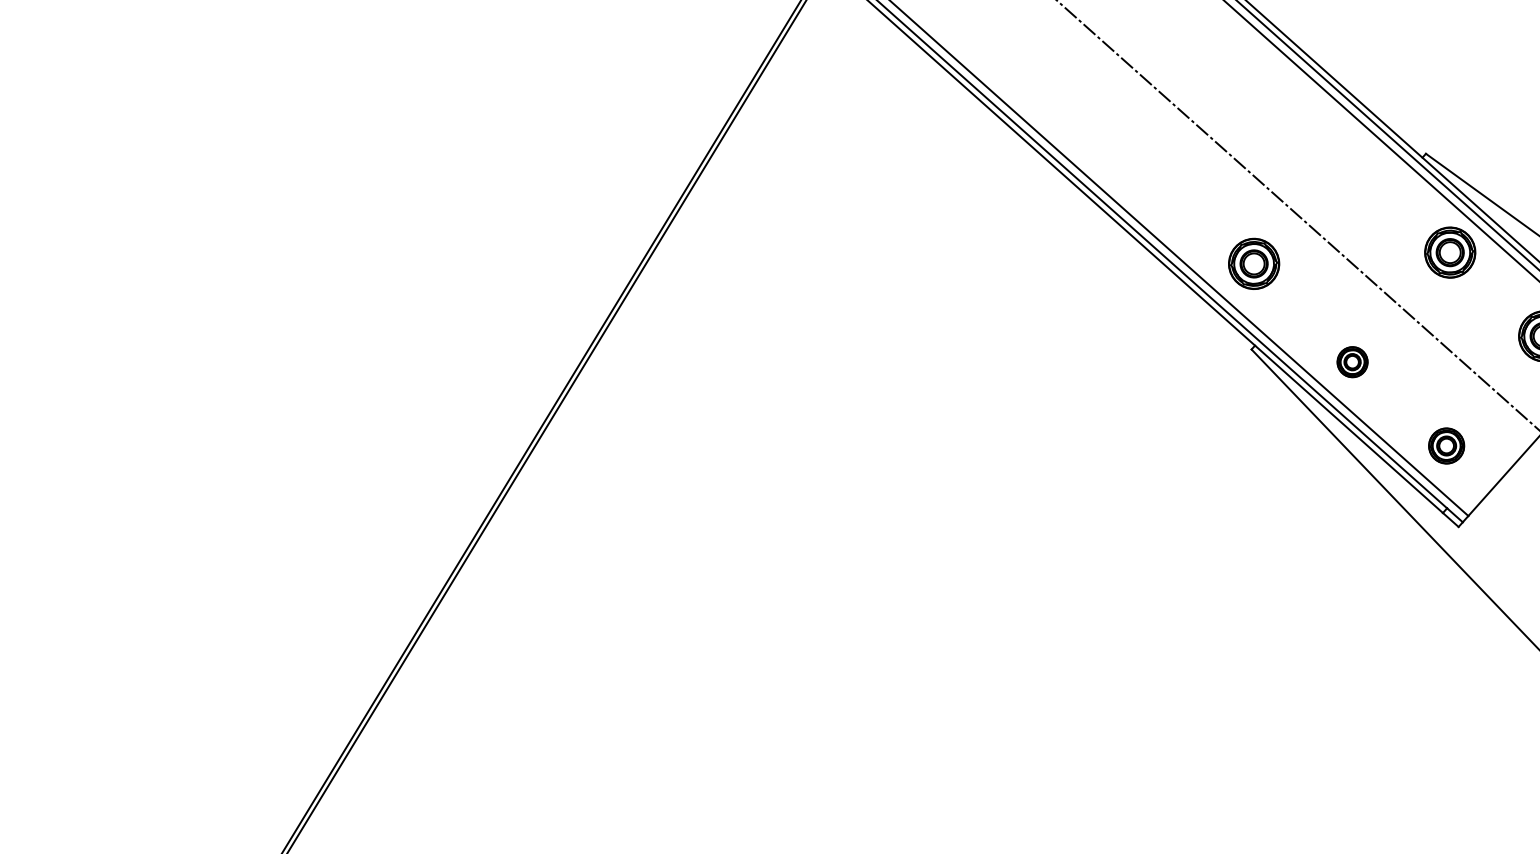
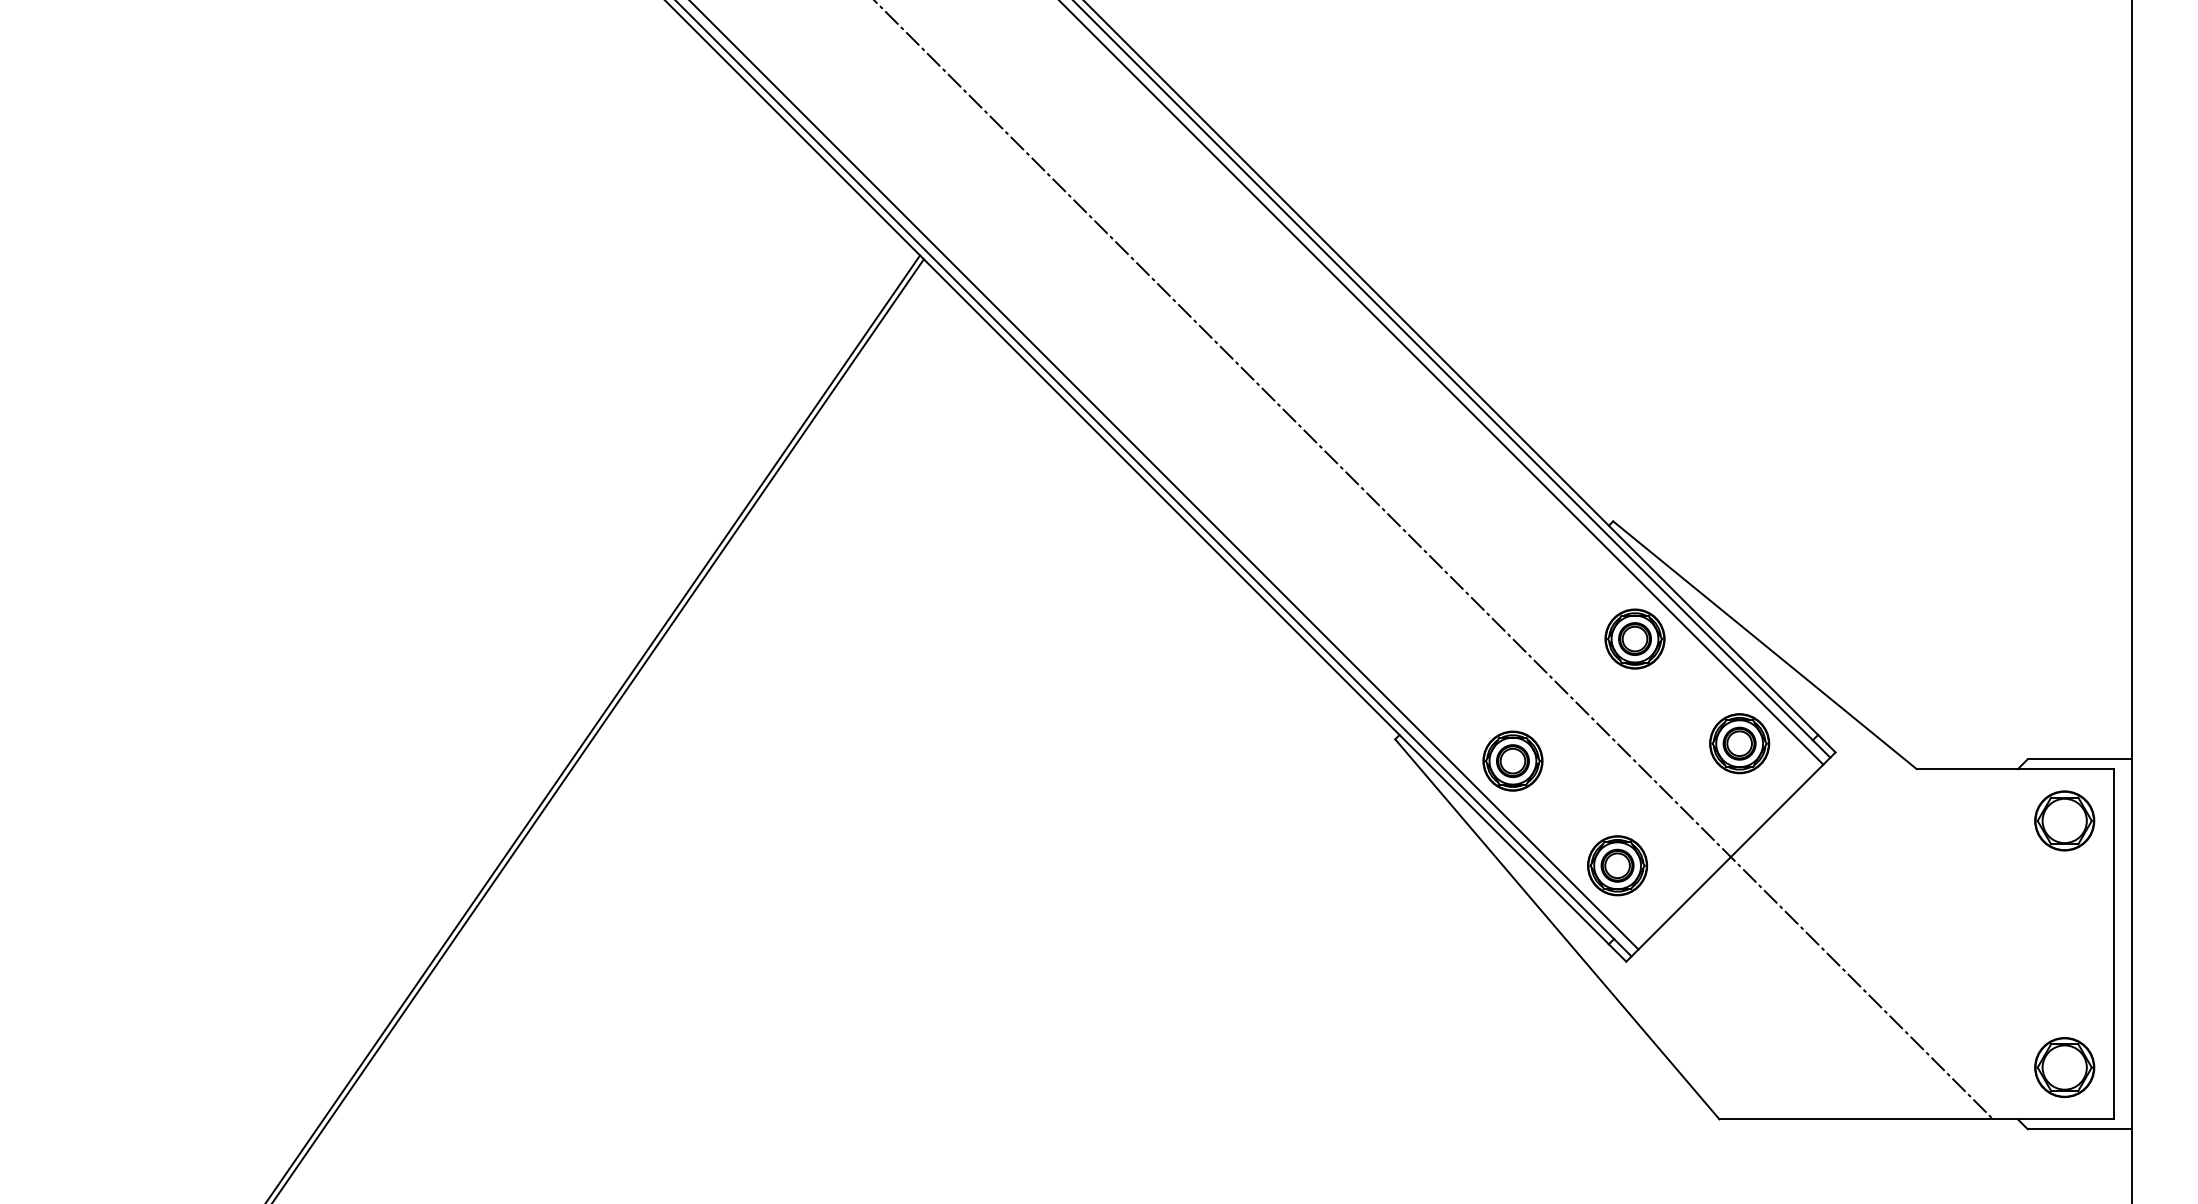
part: (1253, 263) -> (1403, 638), removed
part: (1352, 361) -> (1512, 760), size x1.67
part: (1446, 445) -> (1617, 865), size x1.43

